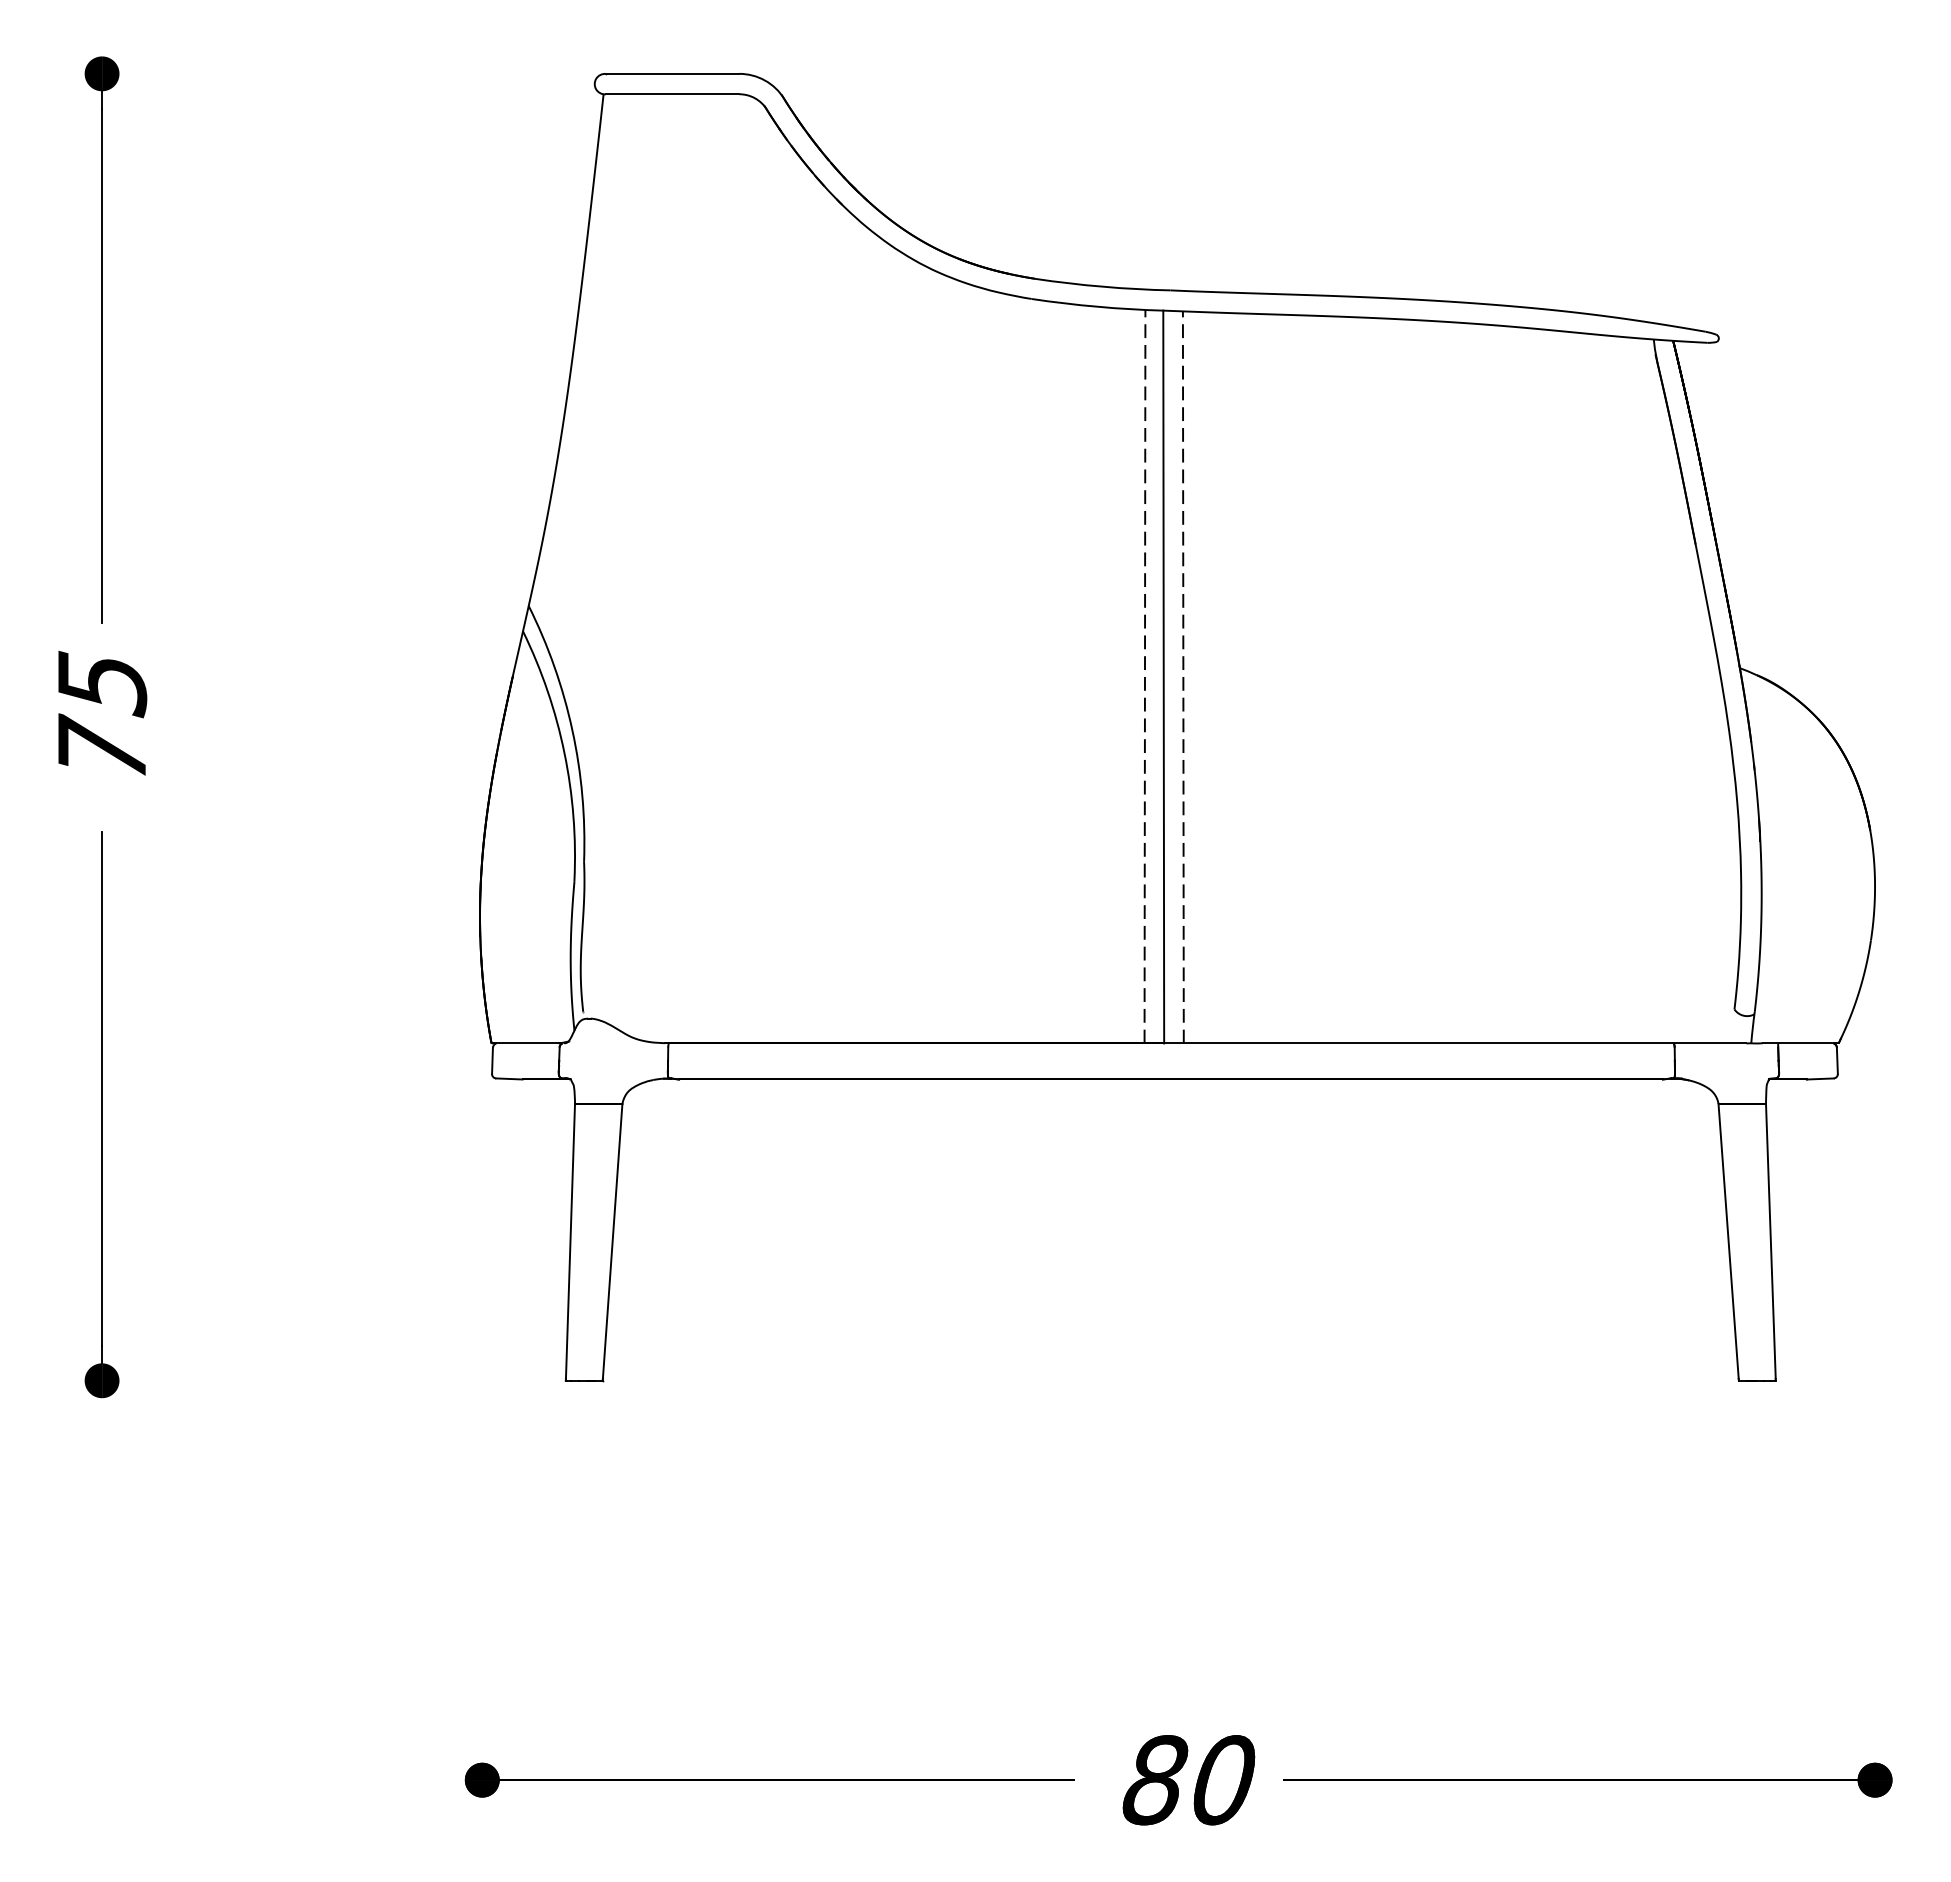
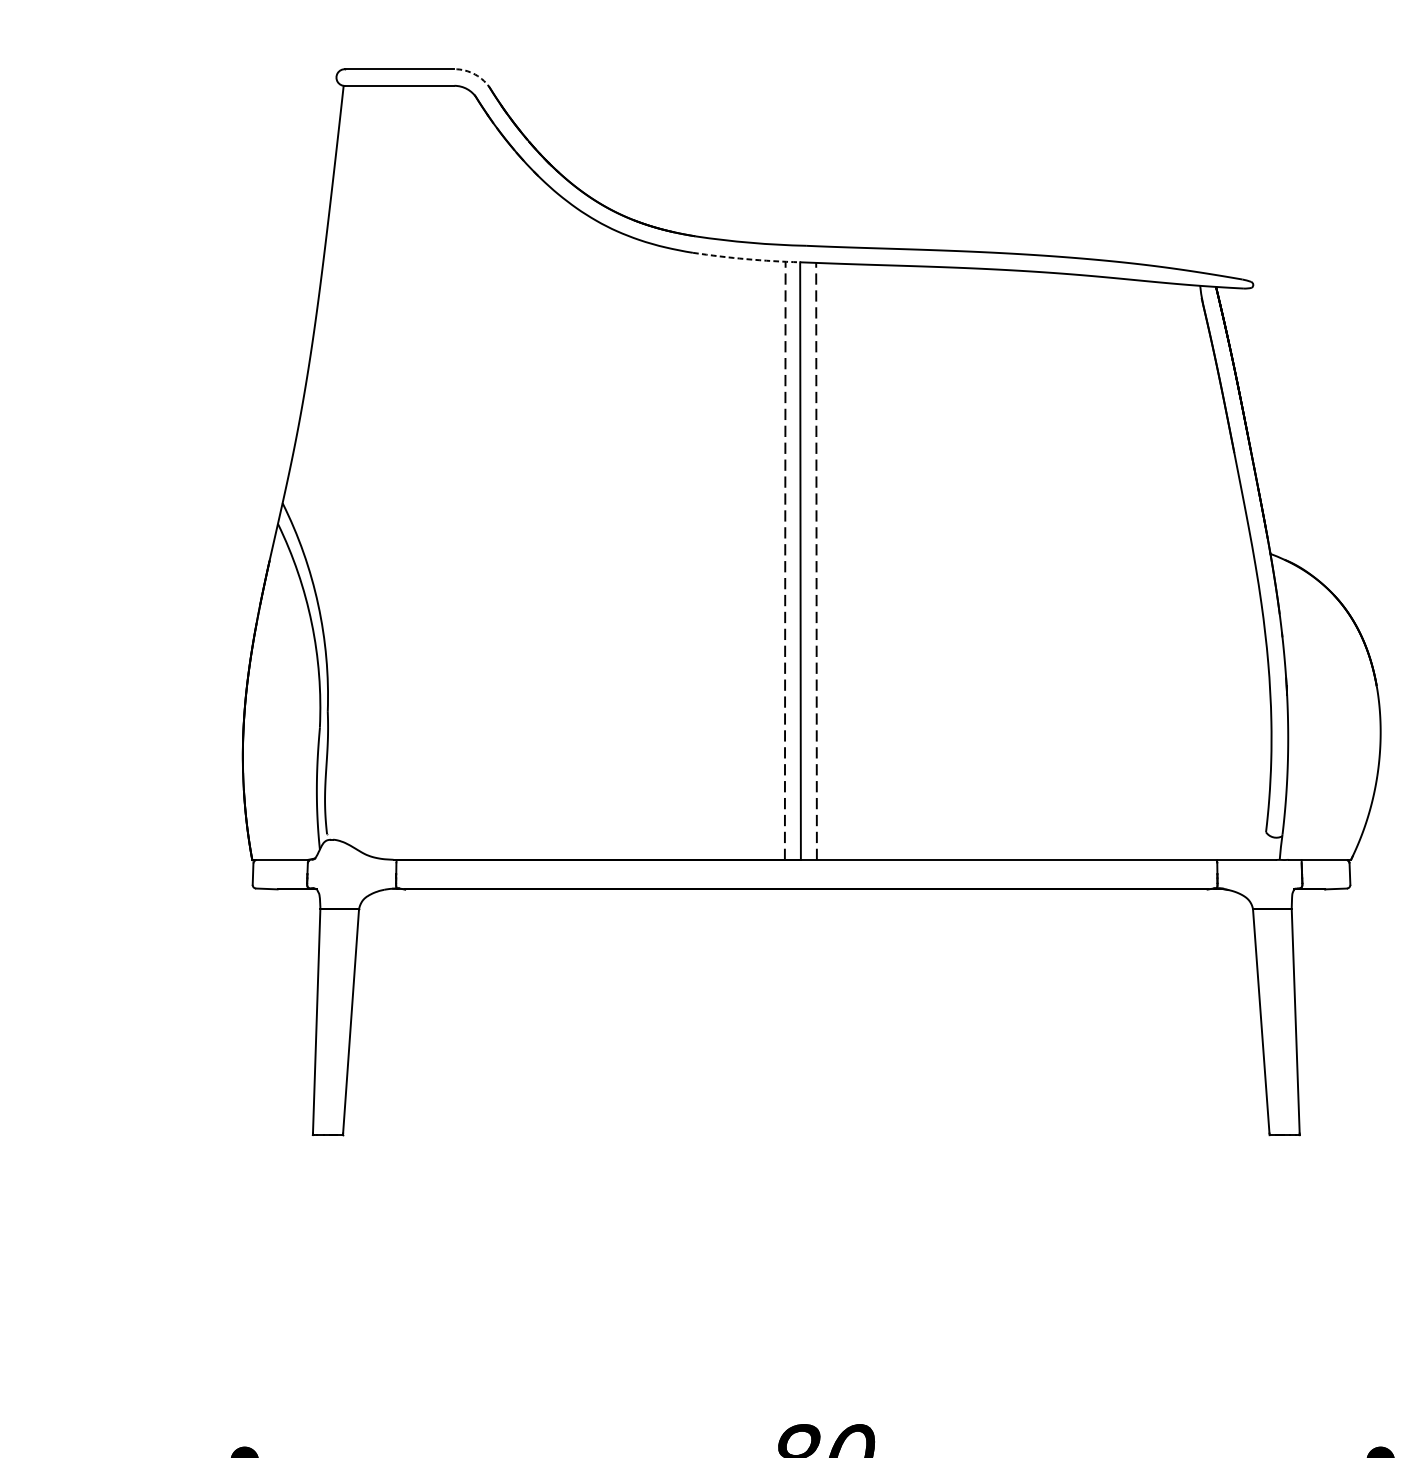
arc: (764, 80) -> (474, 74), solid -> dashed
arc: (1097, 306) -> (746, 258), solid -> dashed

